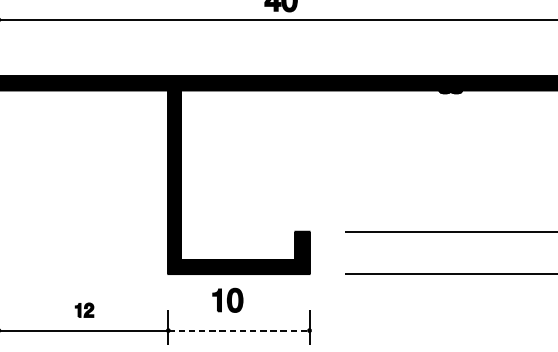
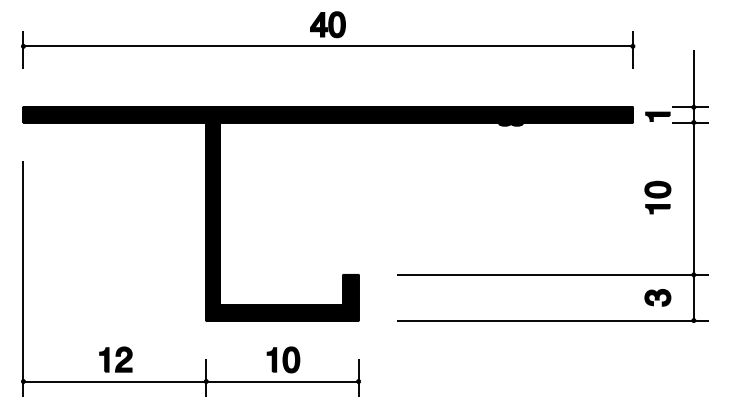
part: (227, 299) -> (283, 359), moved
part: (84, 310) -> (115, 359), size x1.67
line: (238, 330) -> (282, 381), dashed -> solid

